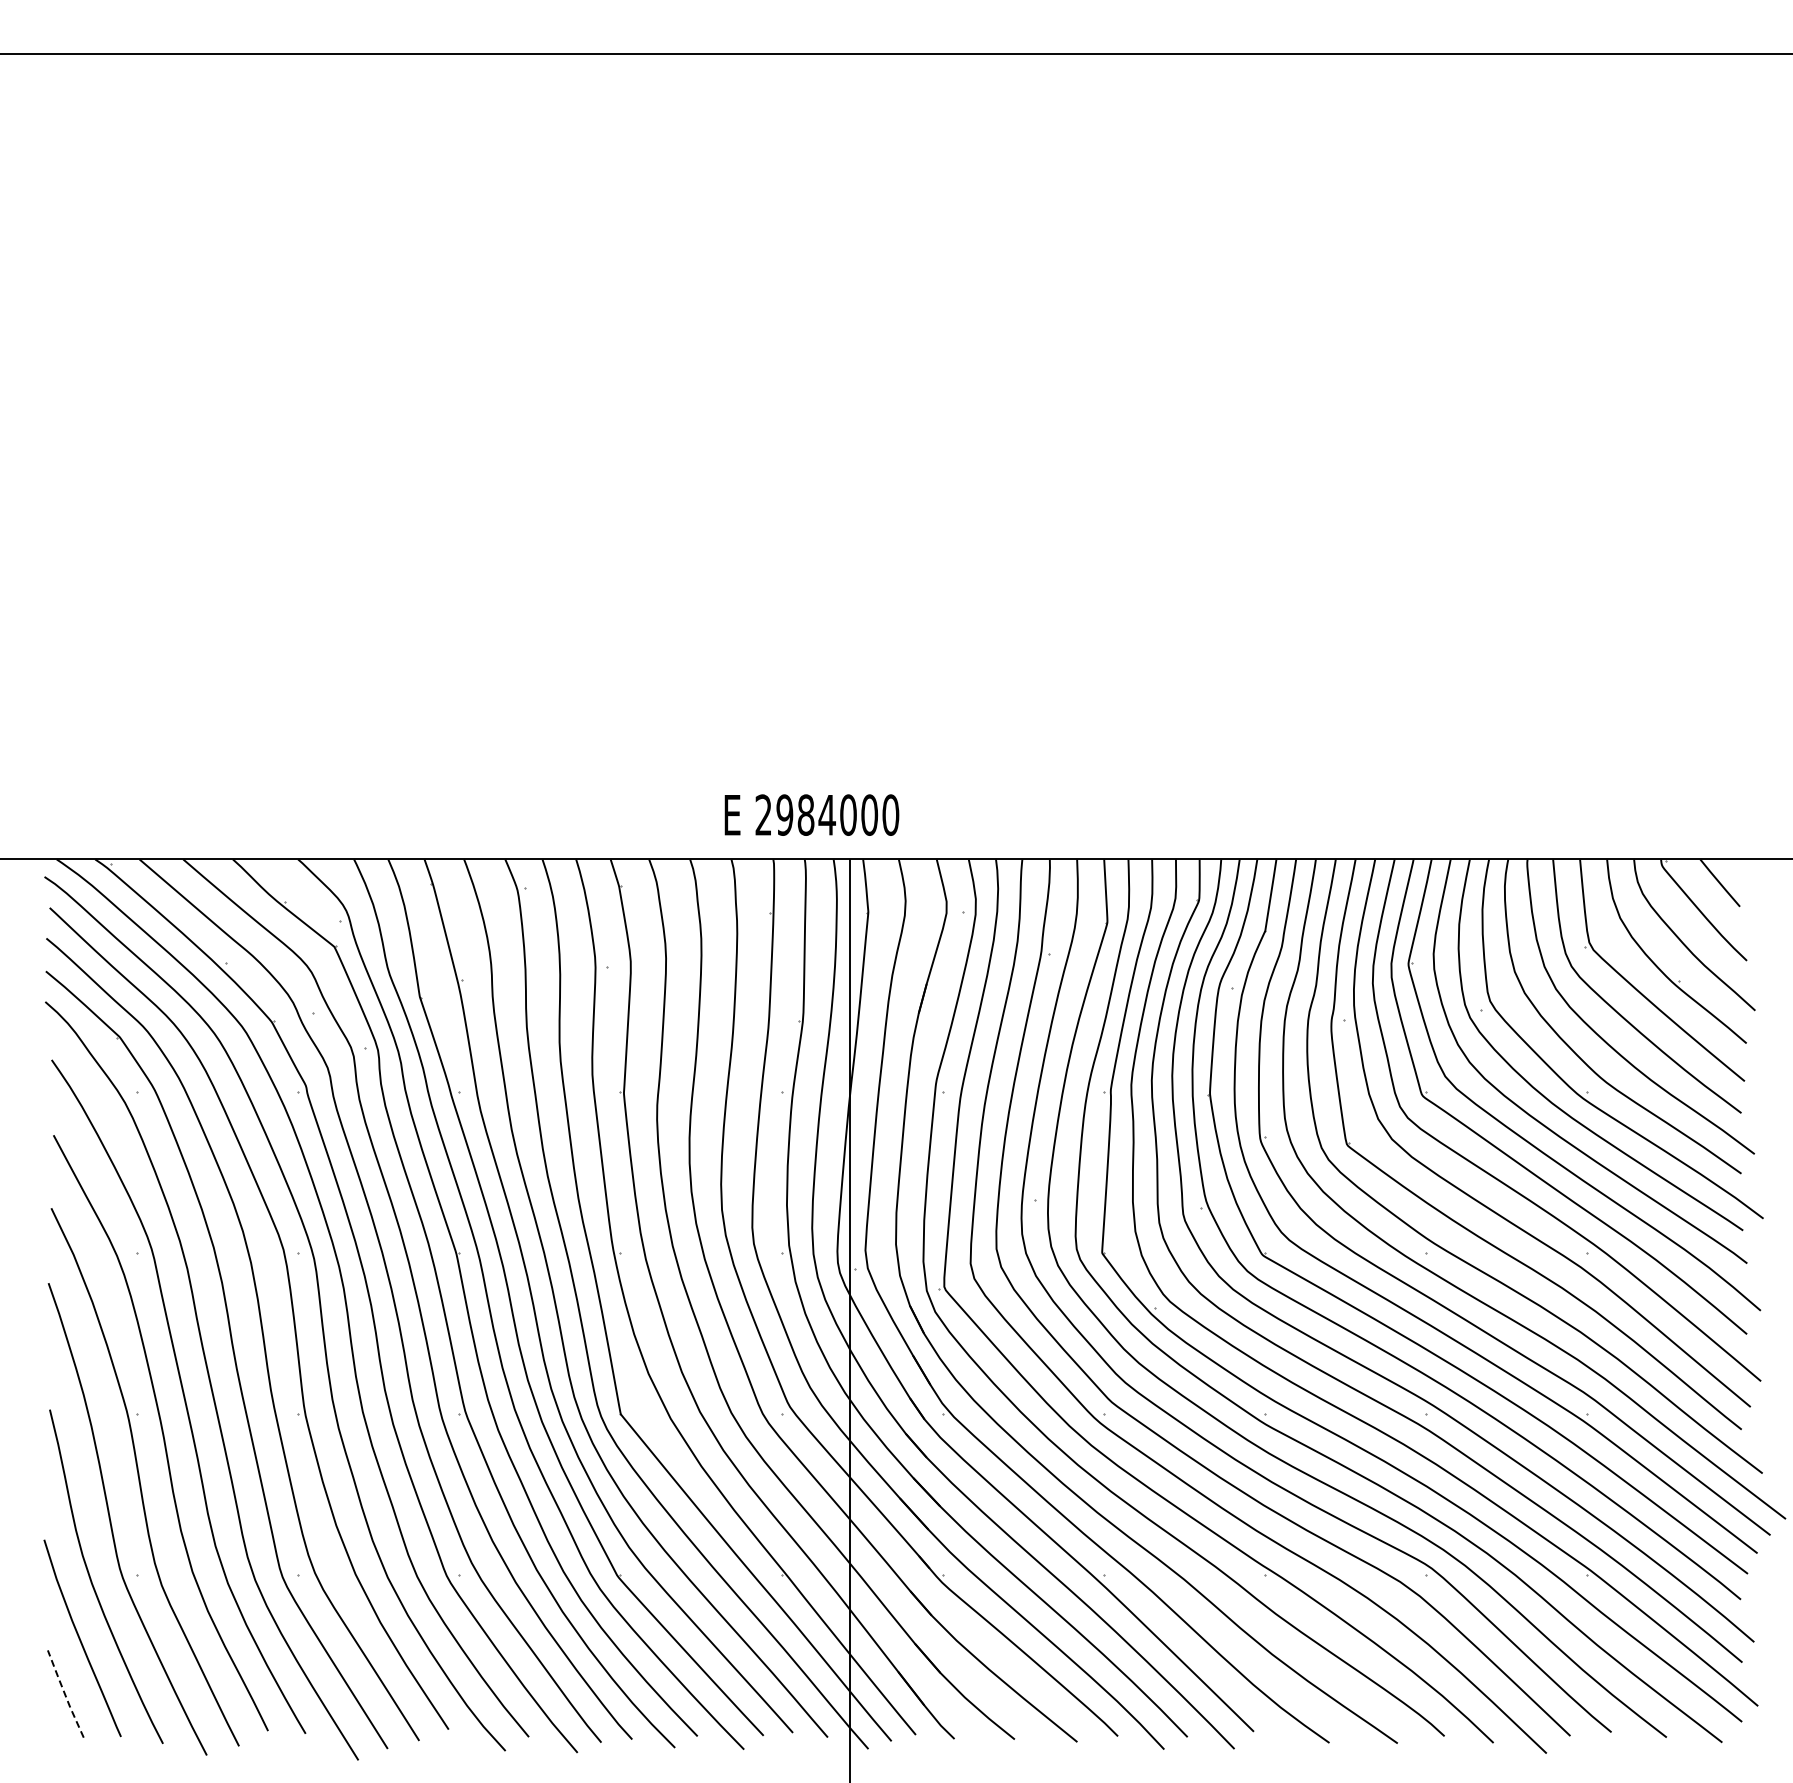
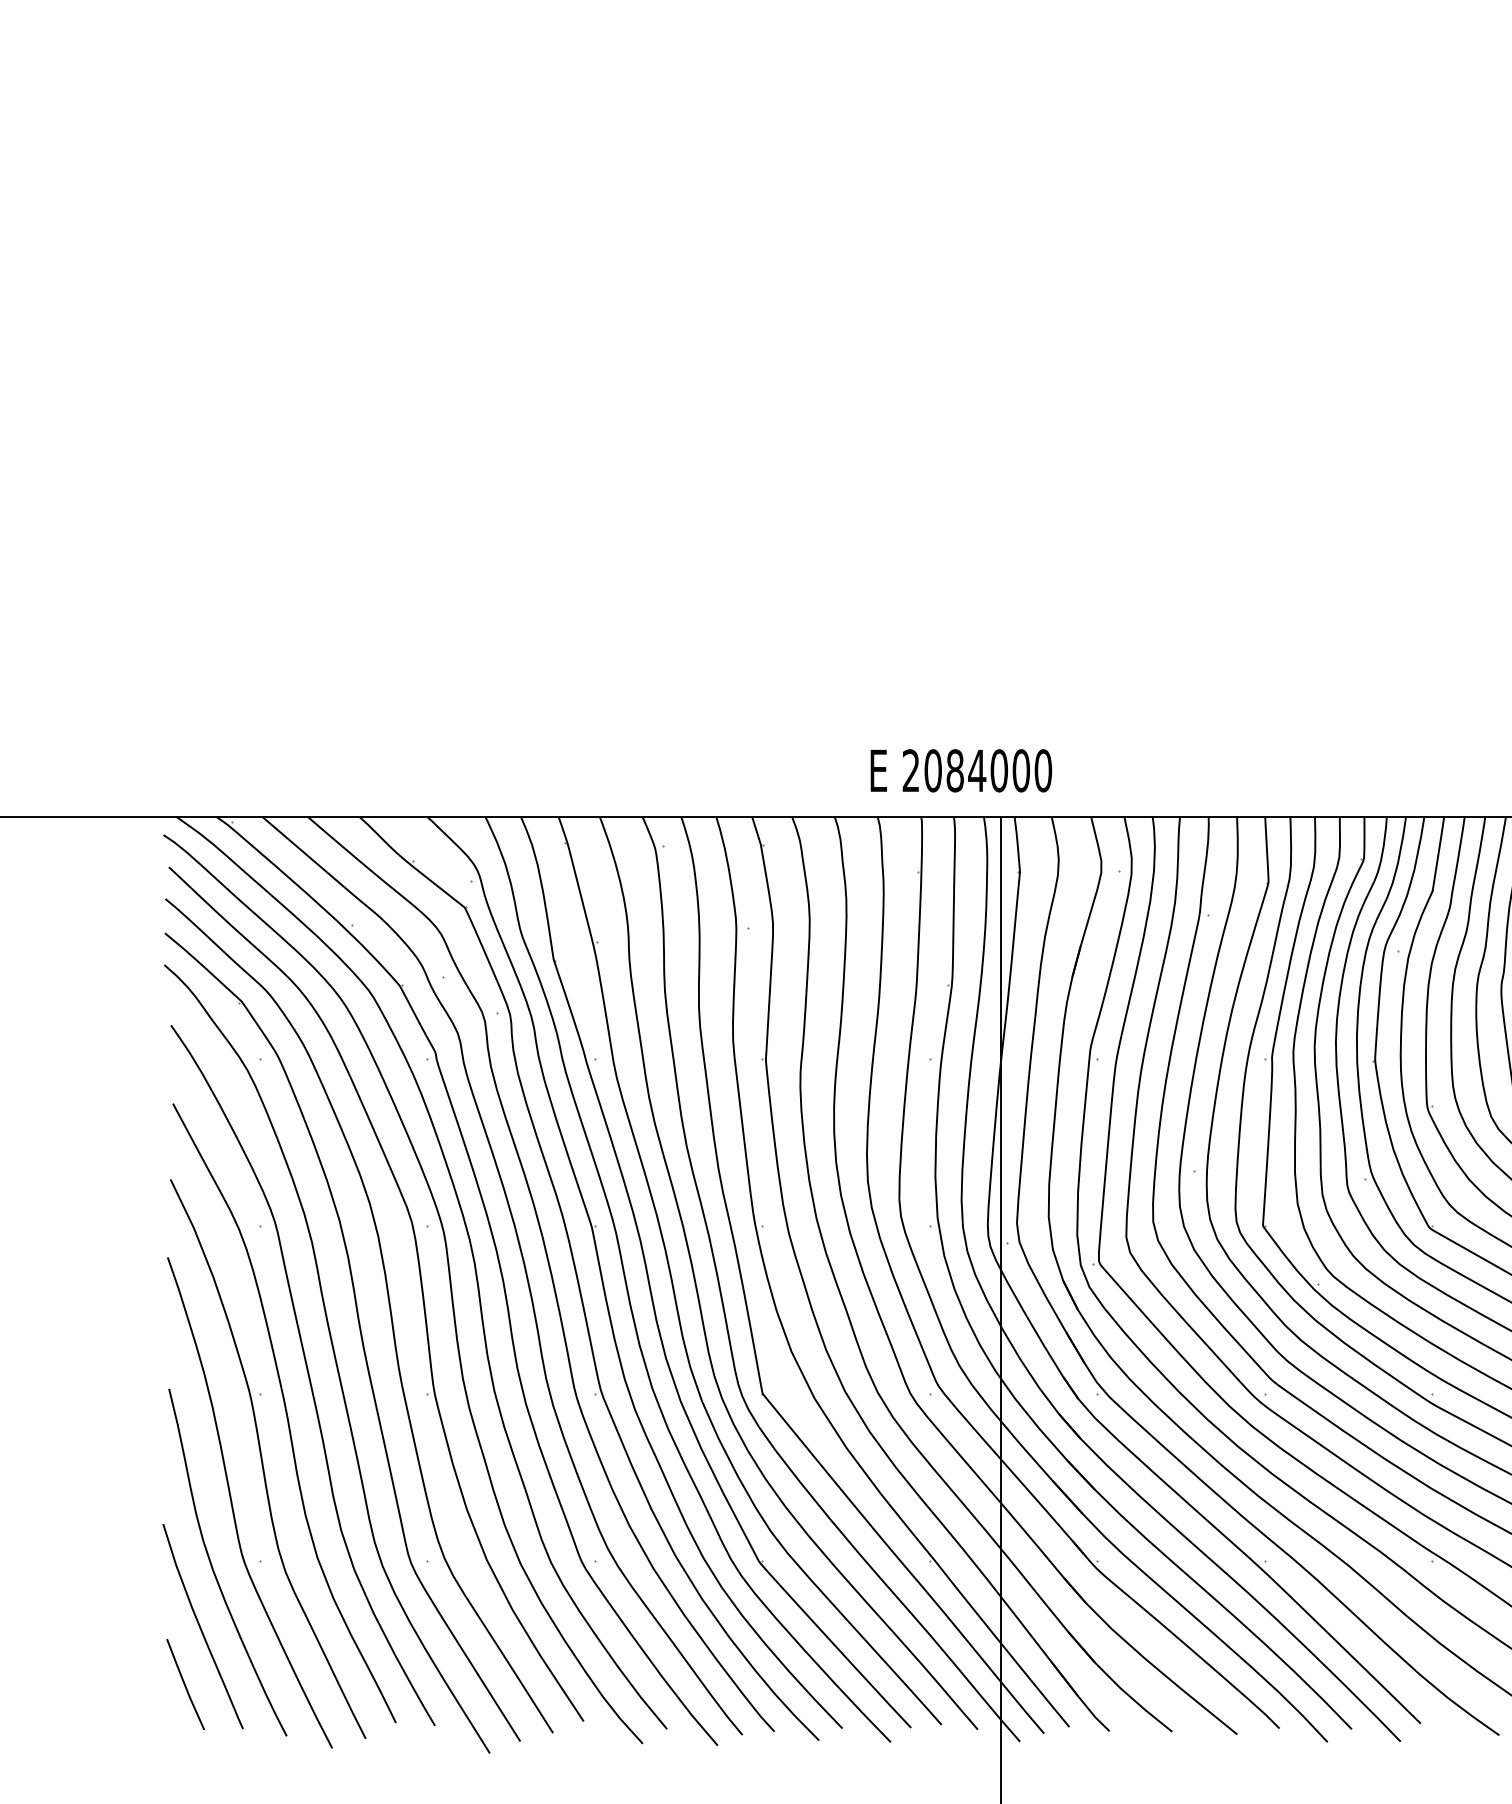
text: (784, 814) -> (932, 770), 2984000 -> 2084000
line: (65, 1694) -> (185, 1684), dashed -> solid

